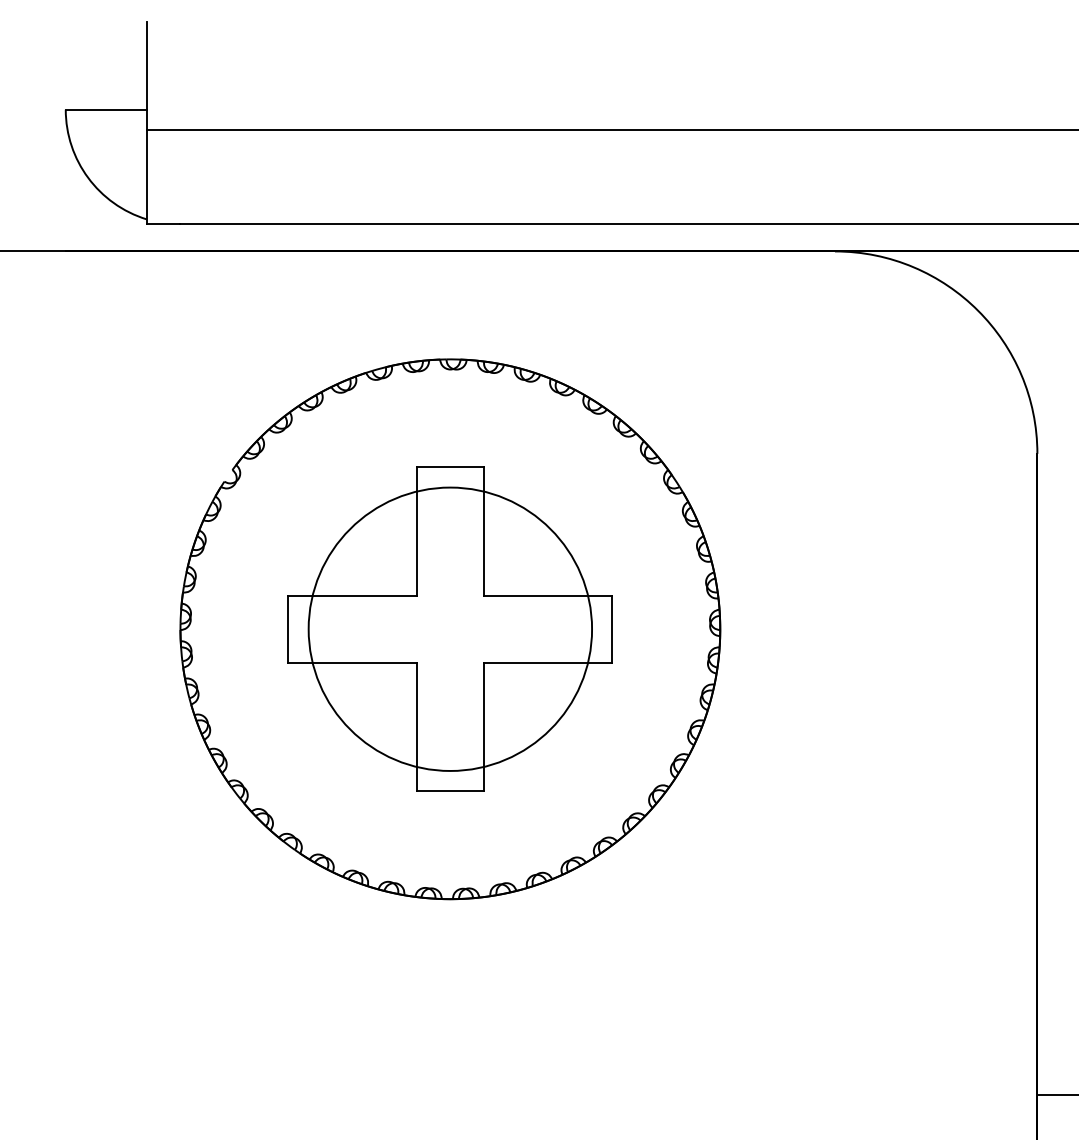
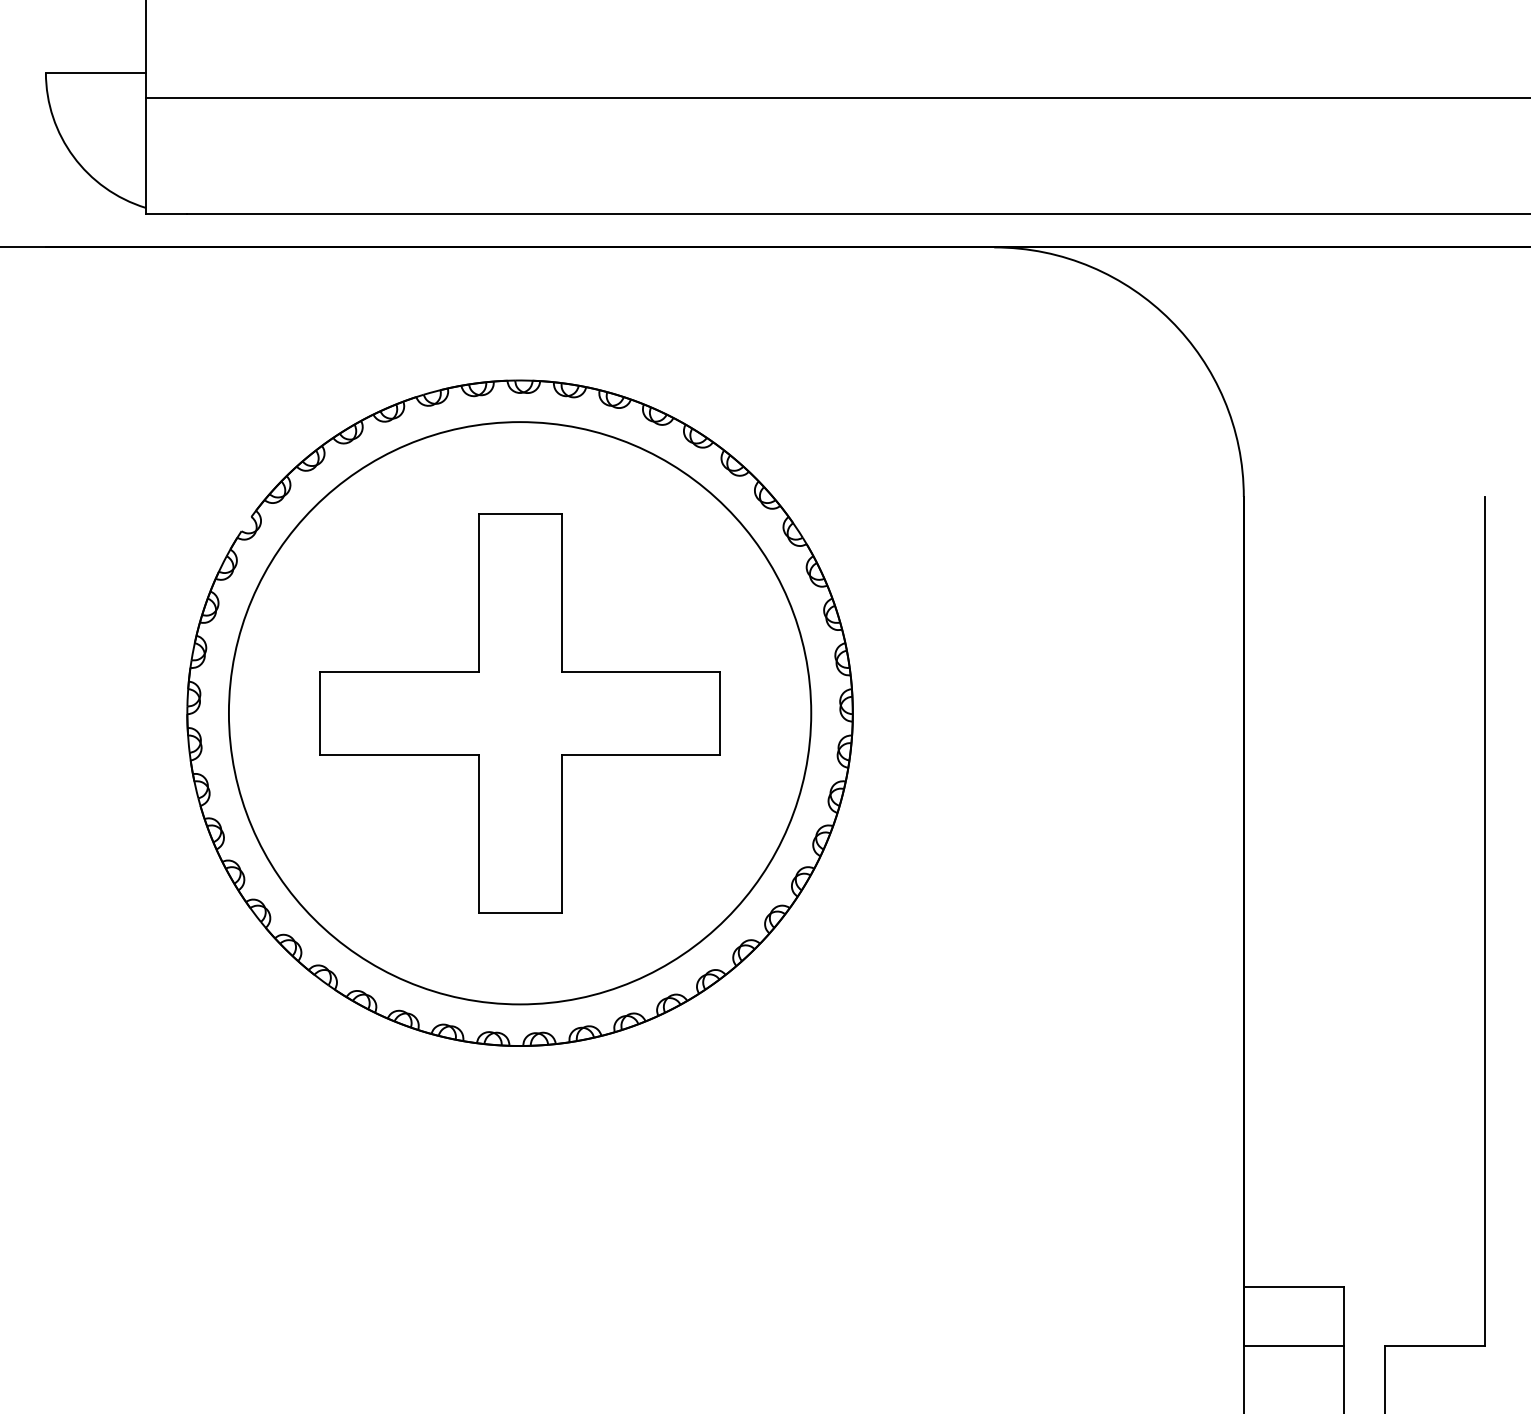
circle: (449, 629) -> (519, 713), size x1.67

